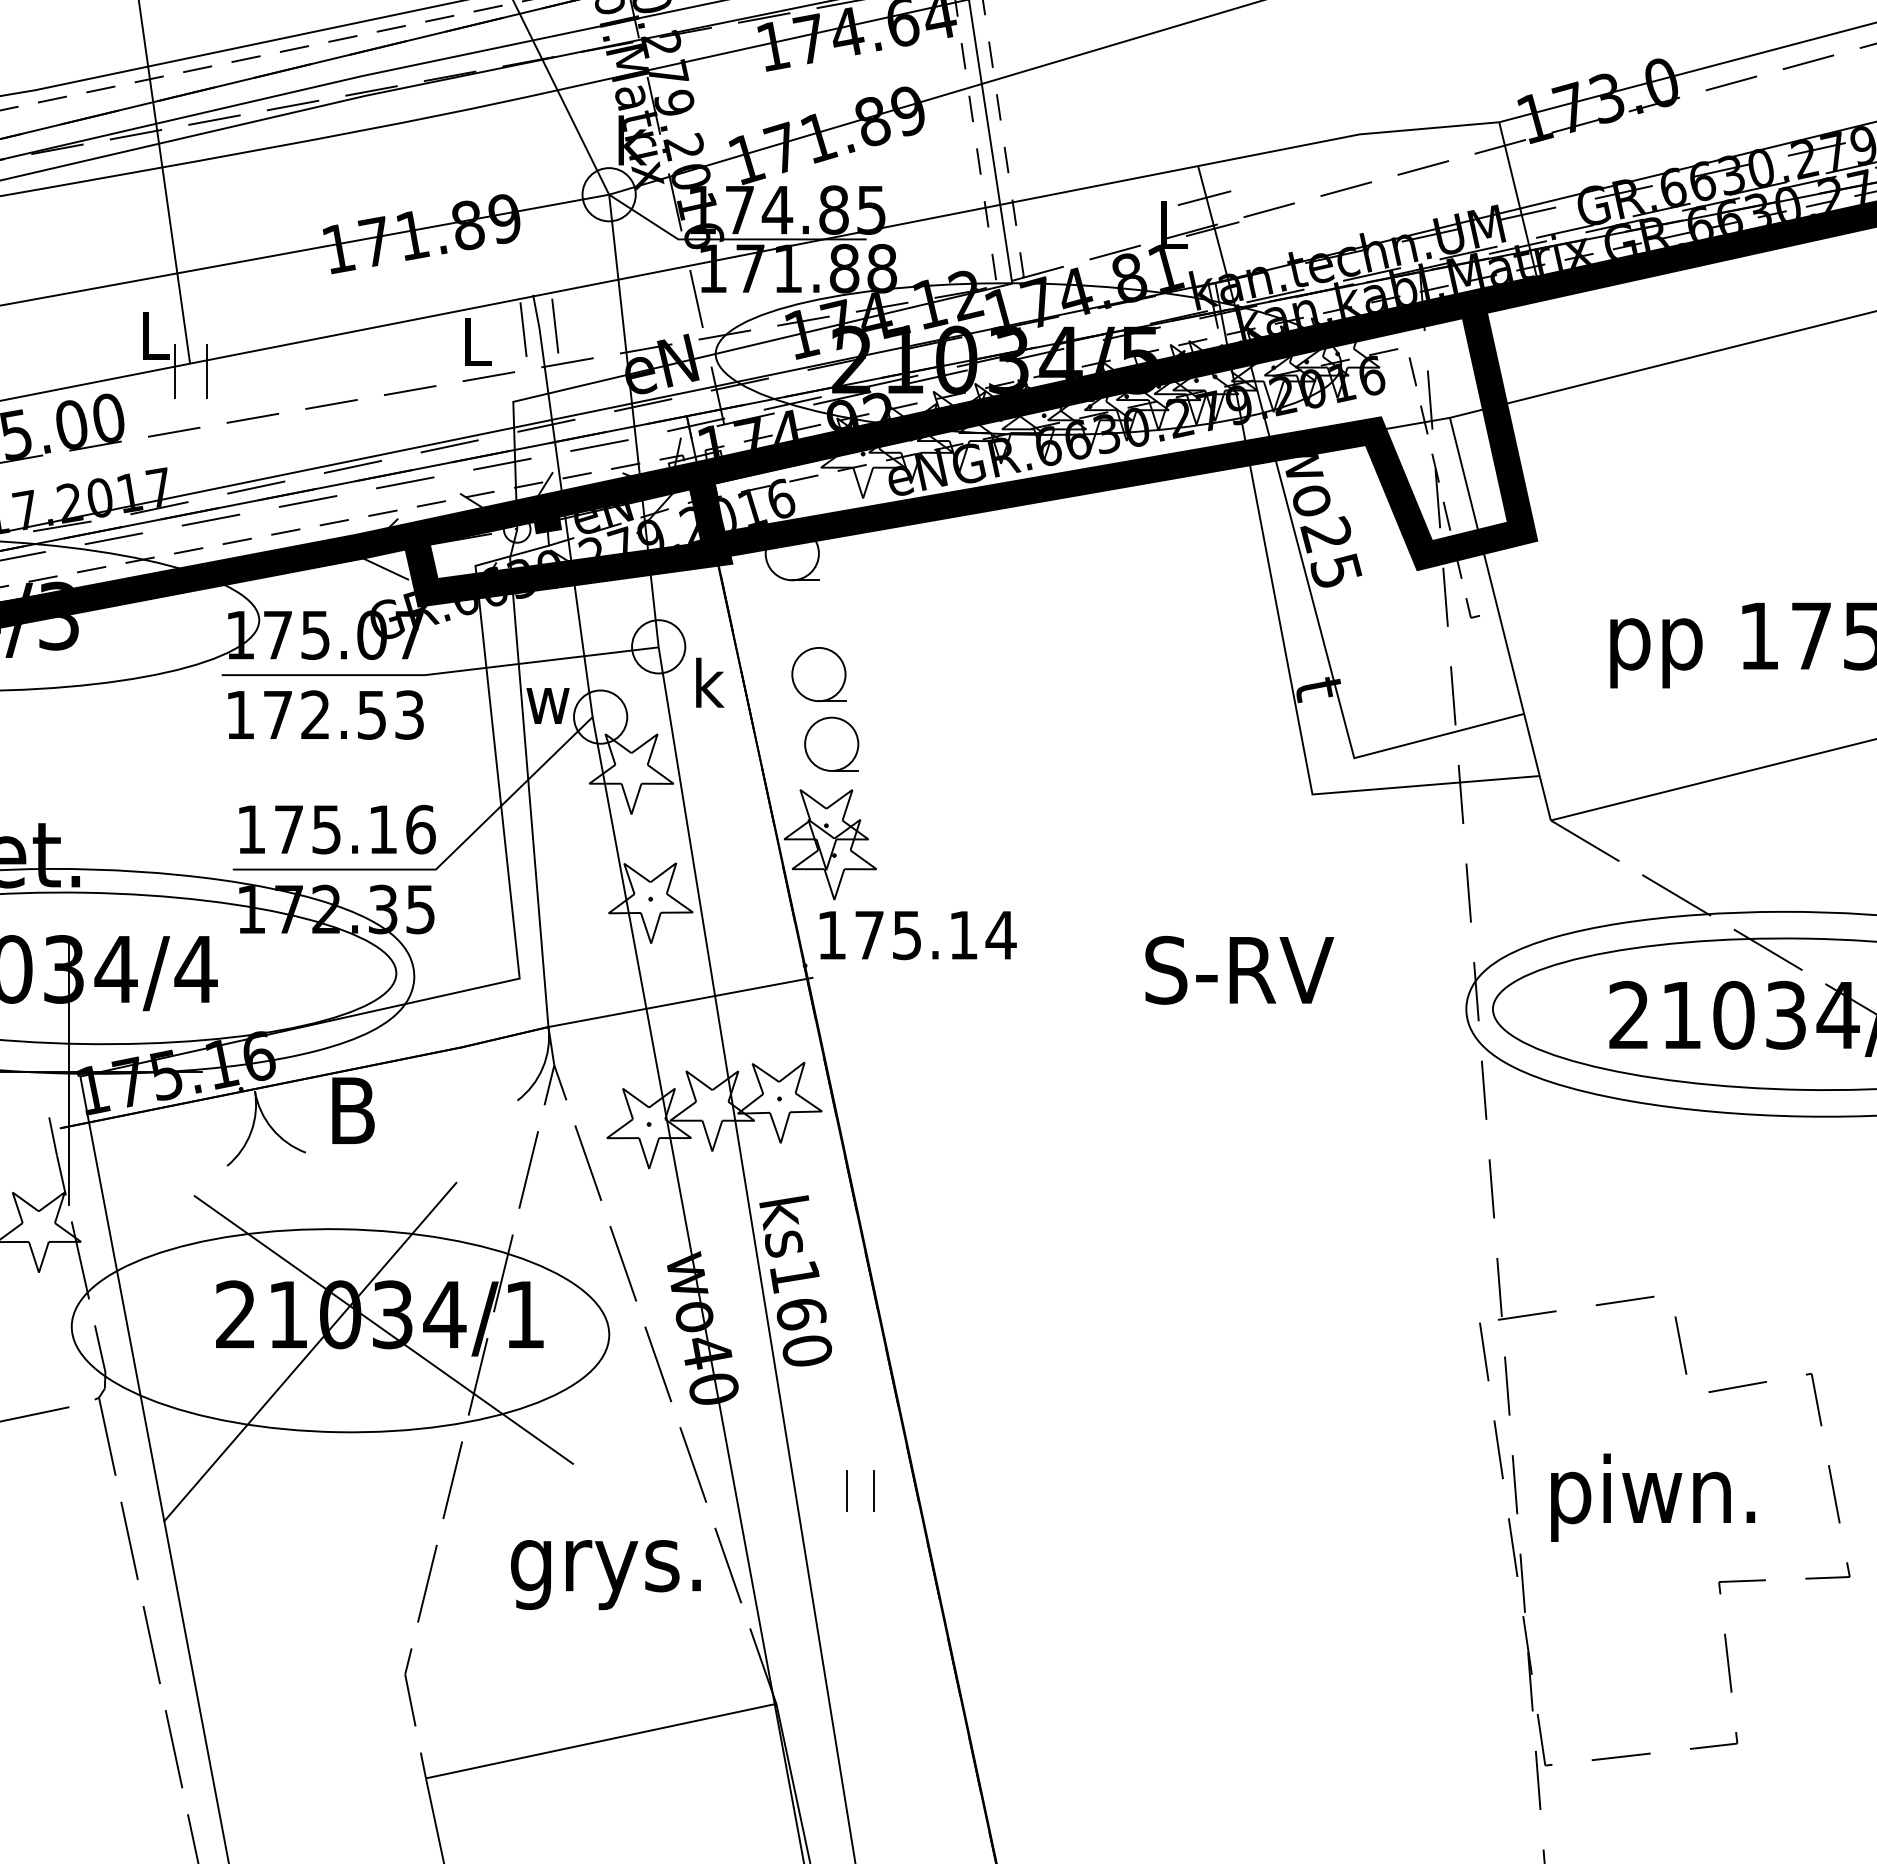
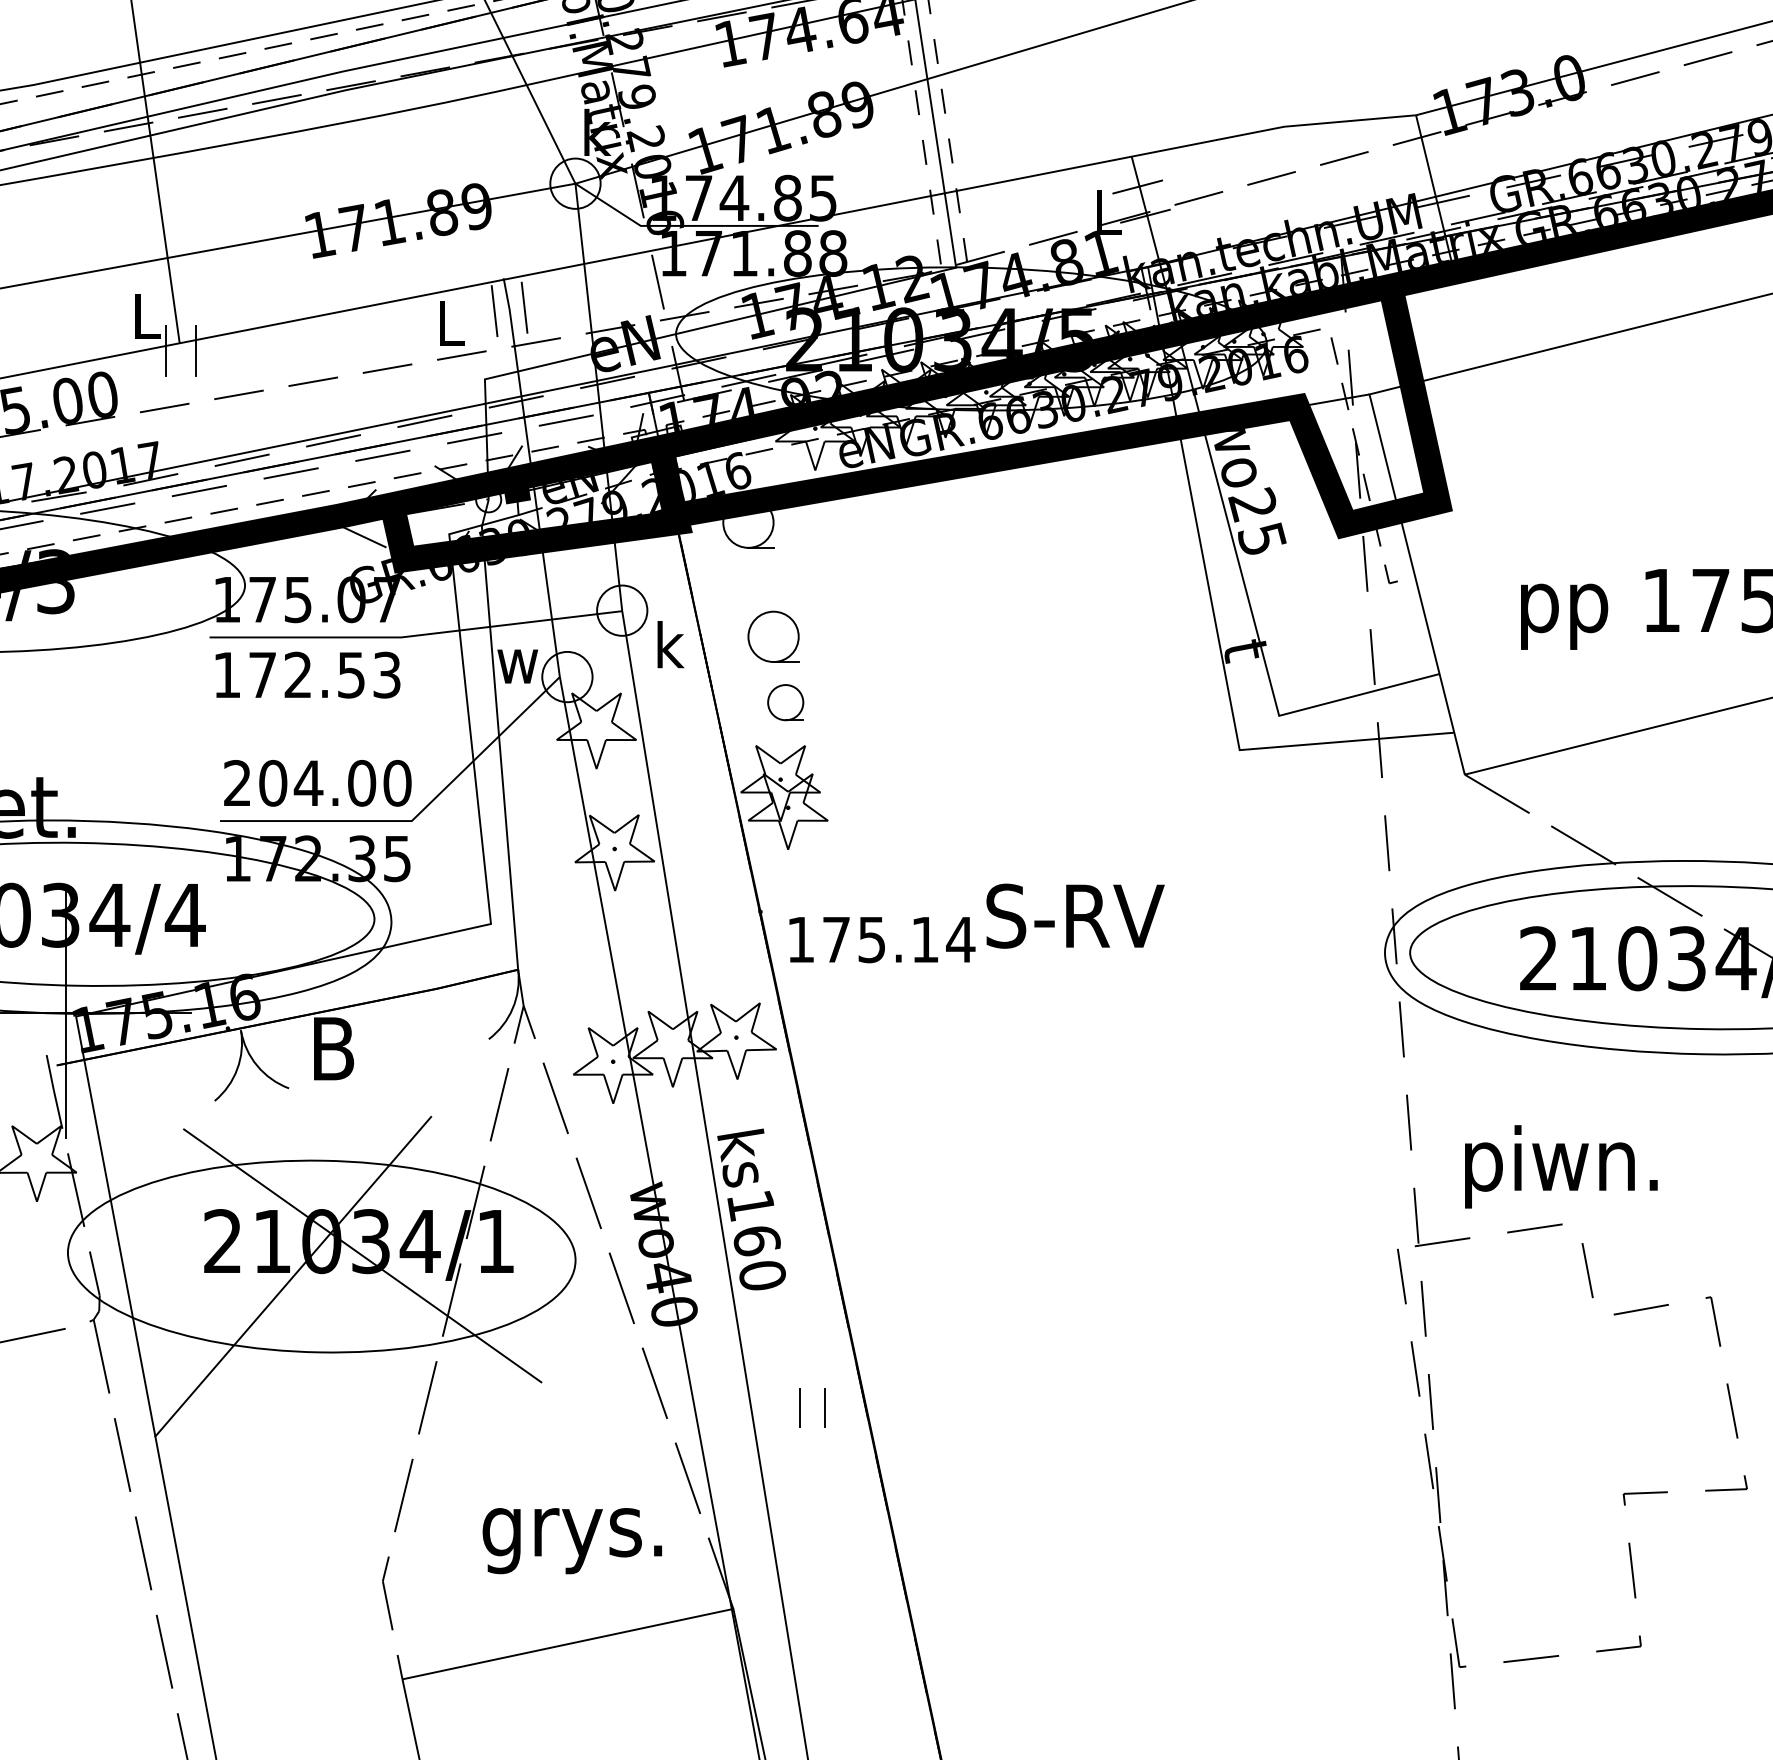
part: (831, 743) -> (785, 701), size x0.7
text: (336, 829) -> (317, 783), 175.16 -> 204.00
text: (917, 935) -> (881, 939), moved
text: (1239, 969) -> (1075, 915), moved
line: (680, 1002) -> (642, 946), removed
text: (1653, 1497) -> (1561, 1166), moved
text: (605, 1575) -> (572, 1541), moved

